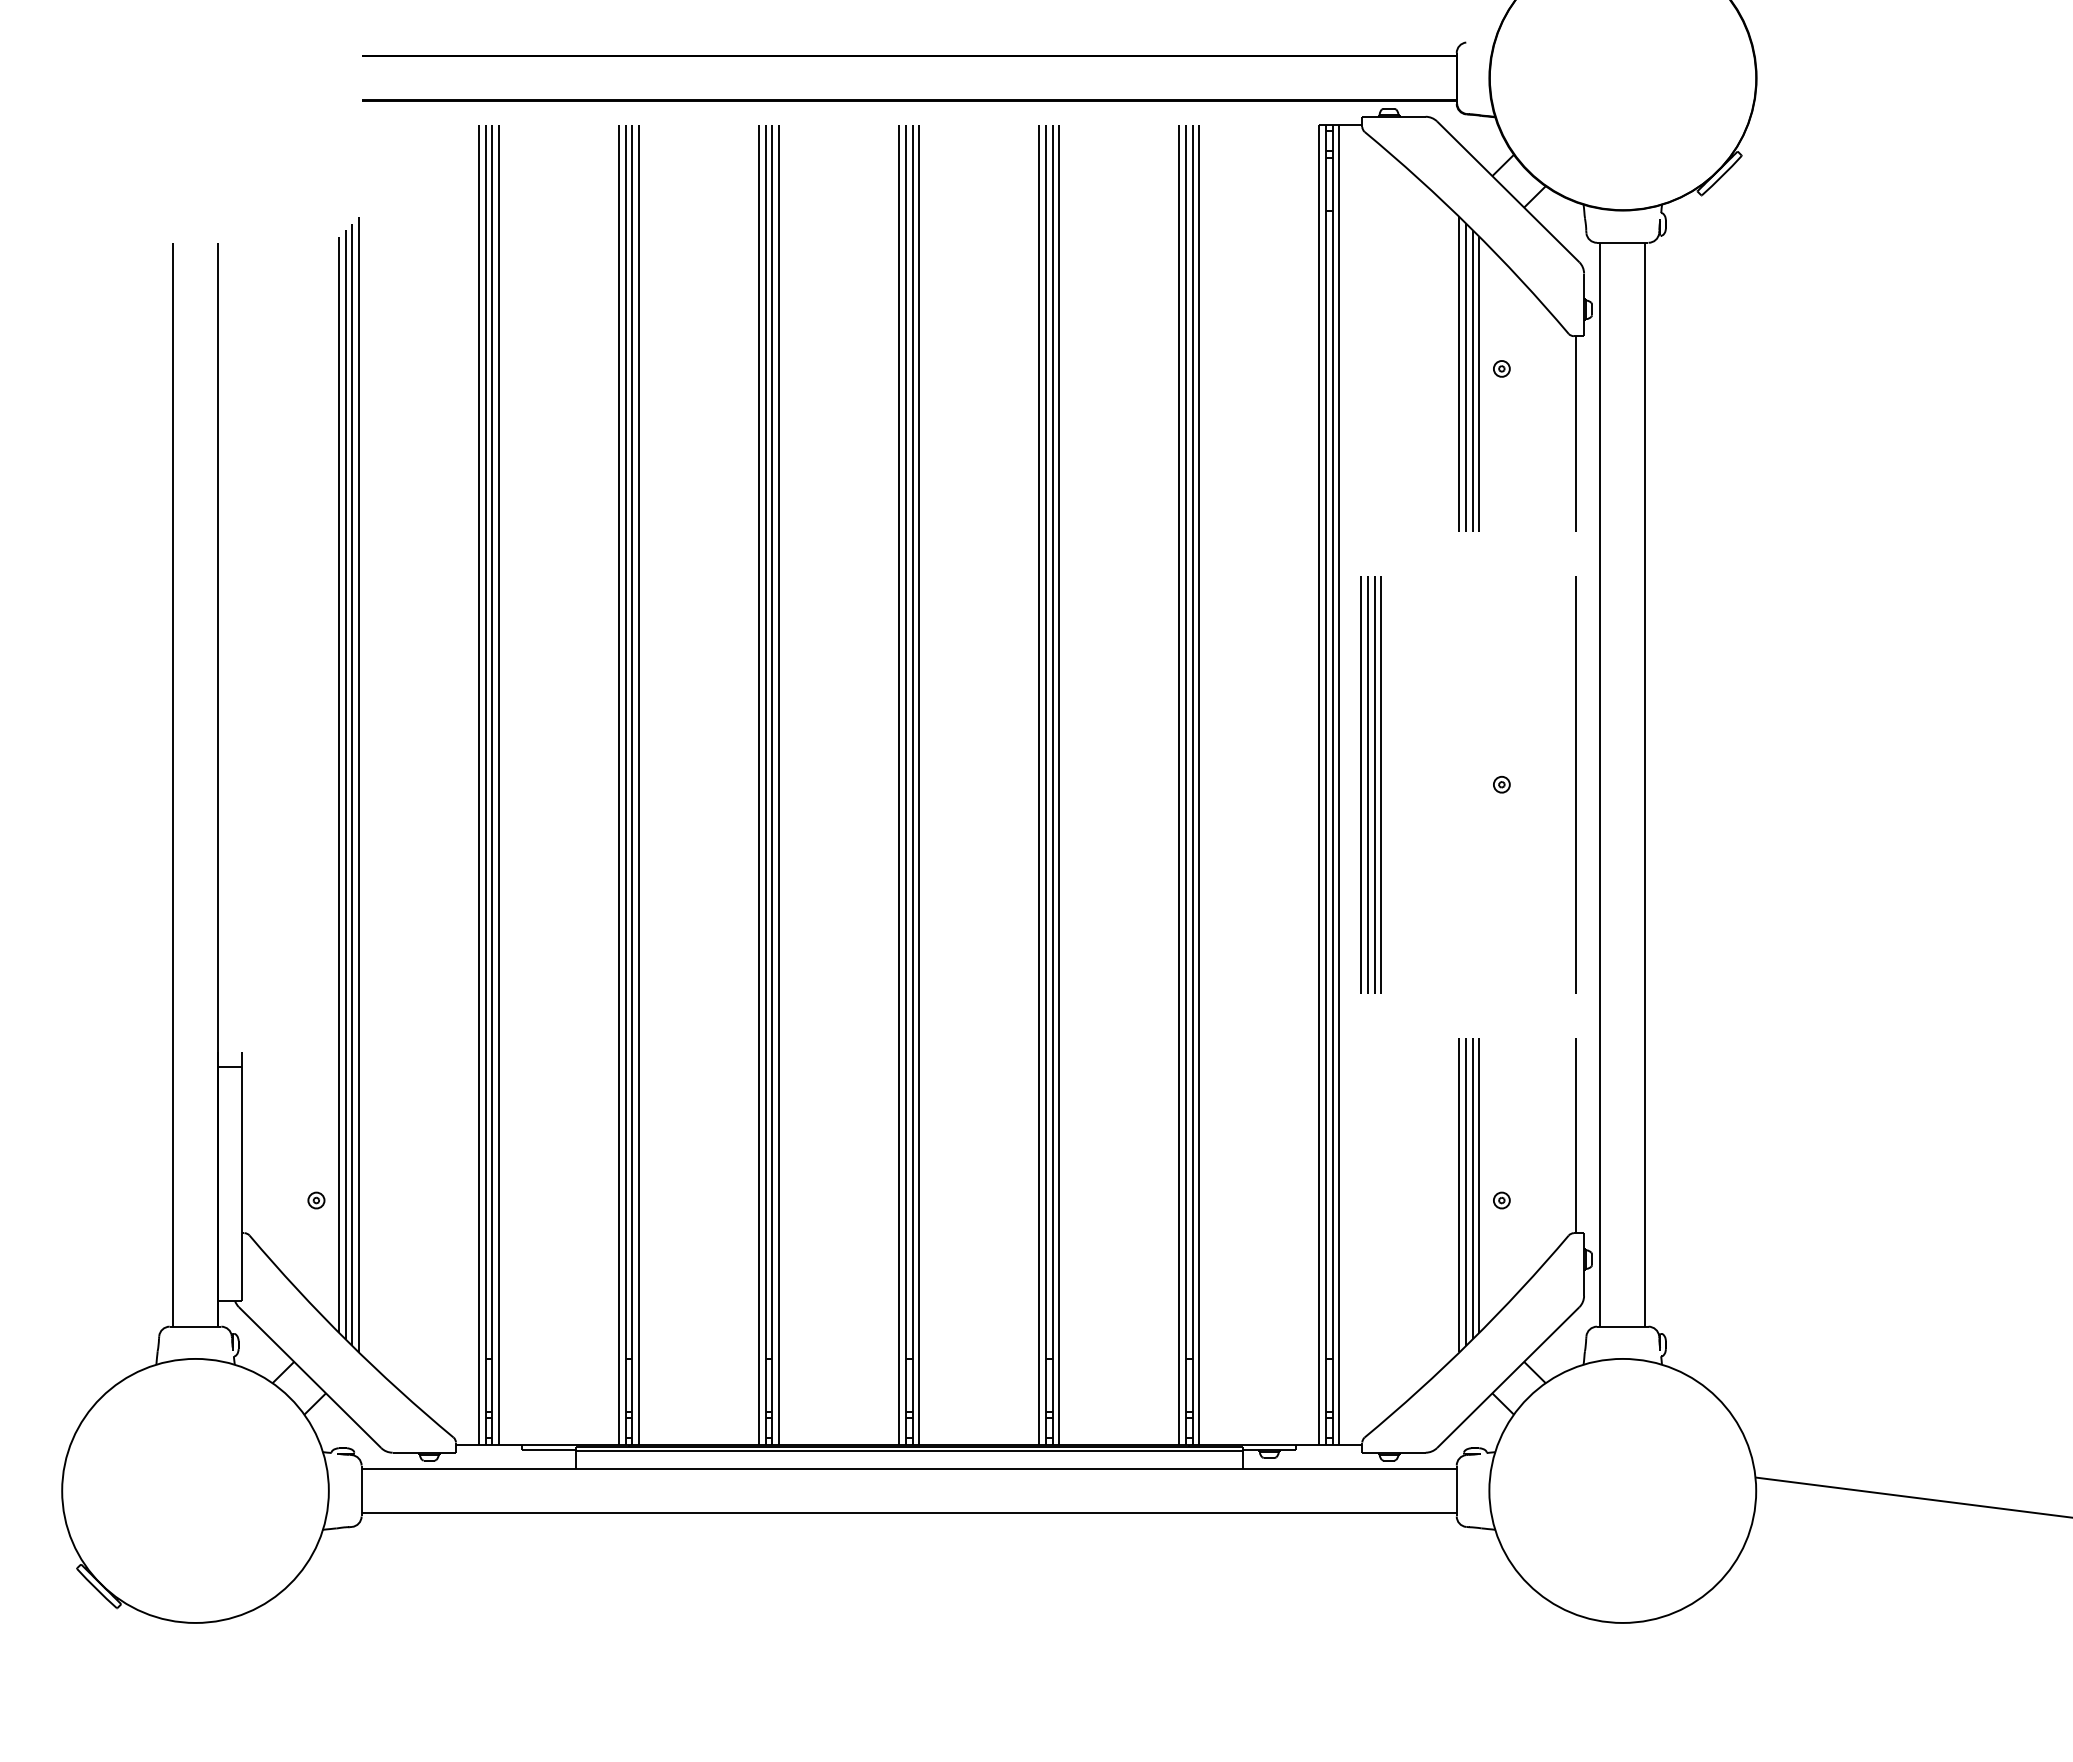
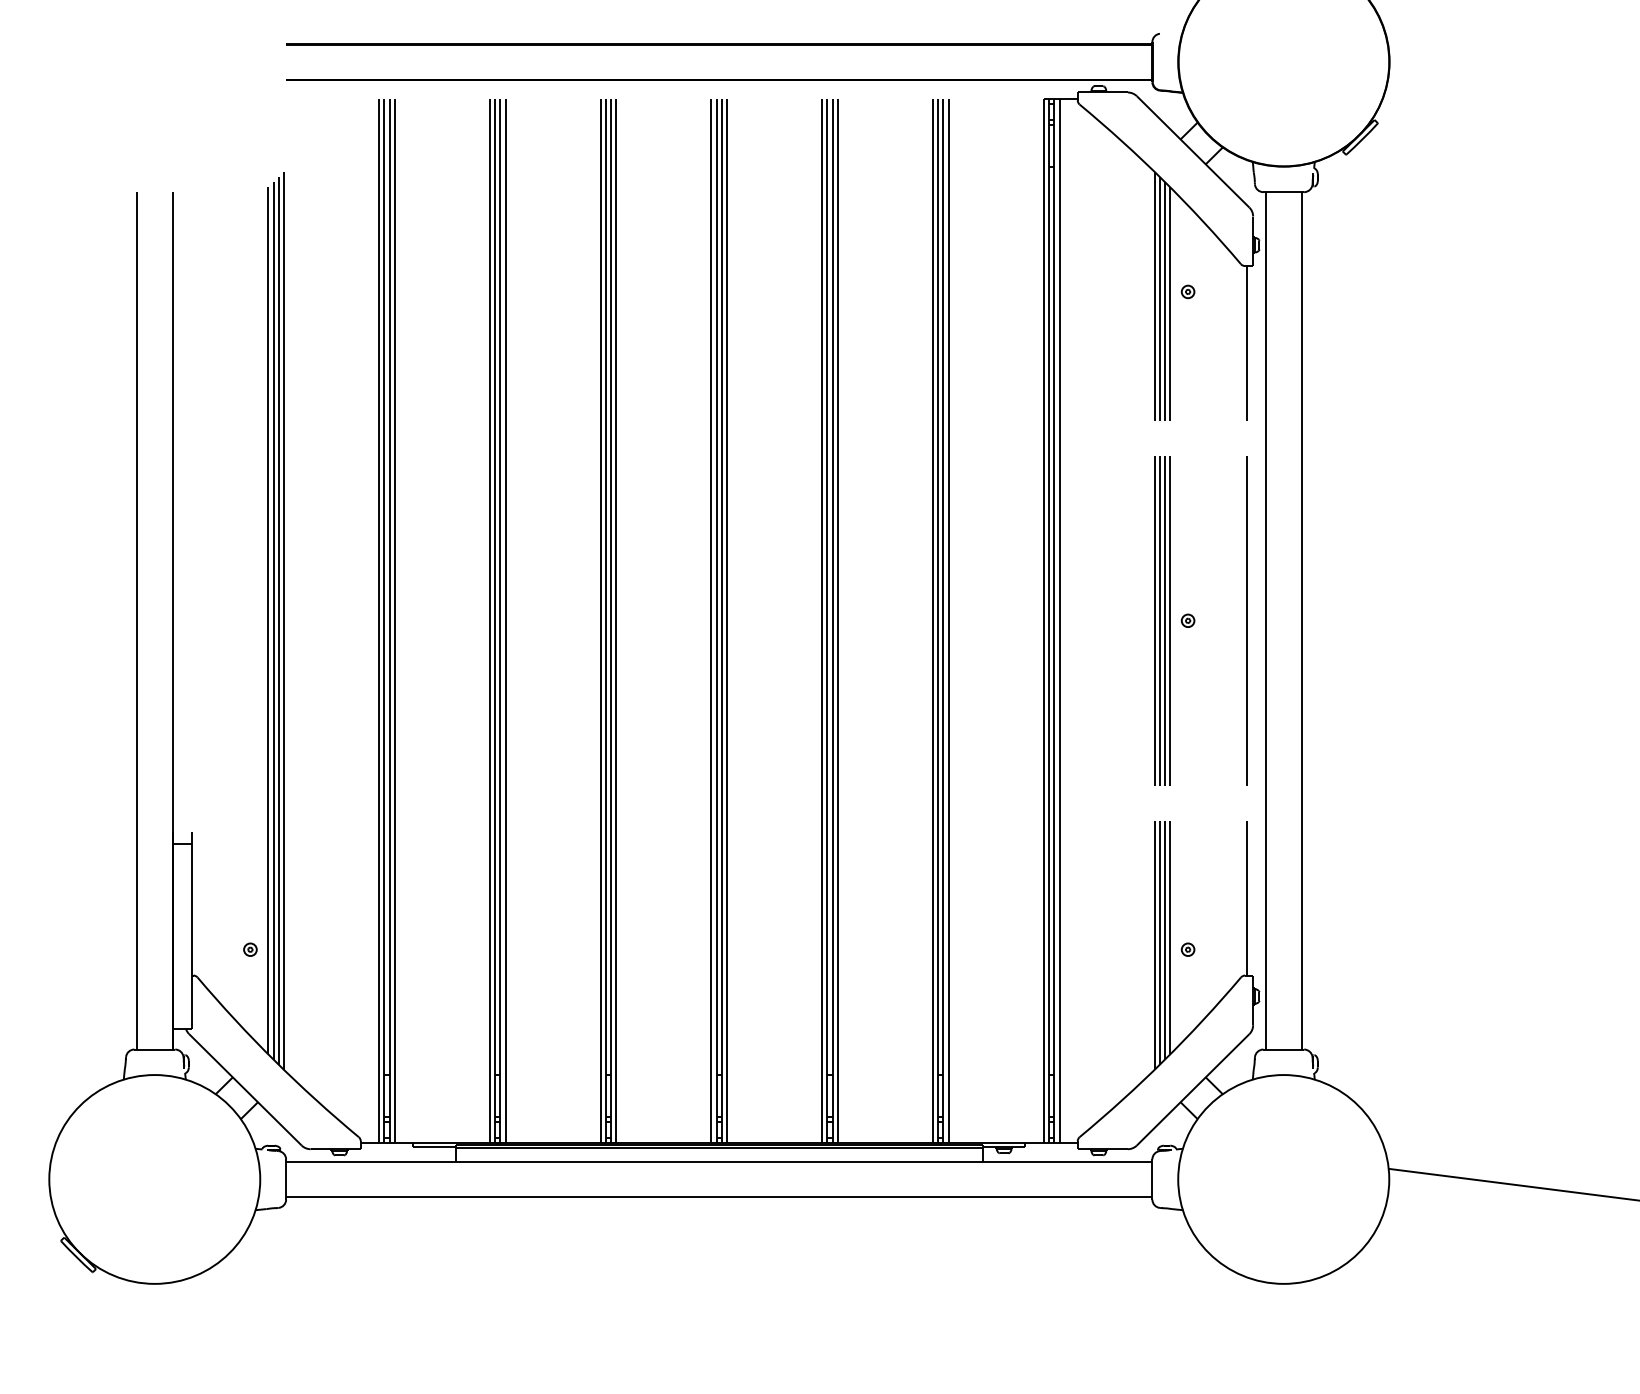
part: (1370, 784) -> (1161, 620), moved

